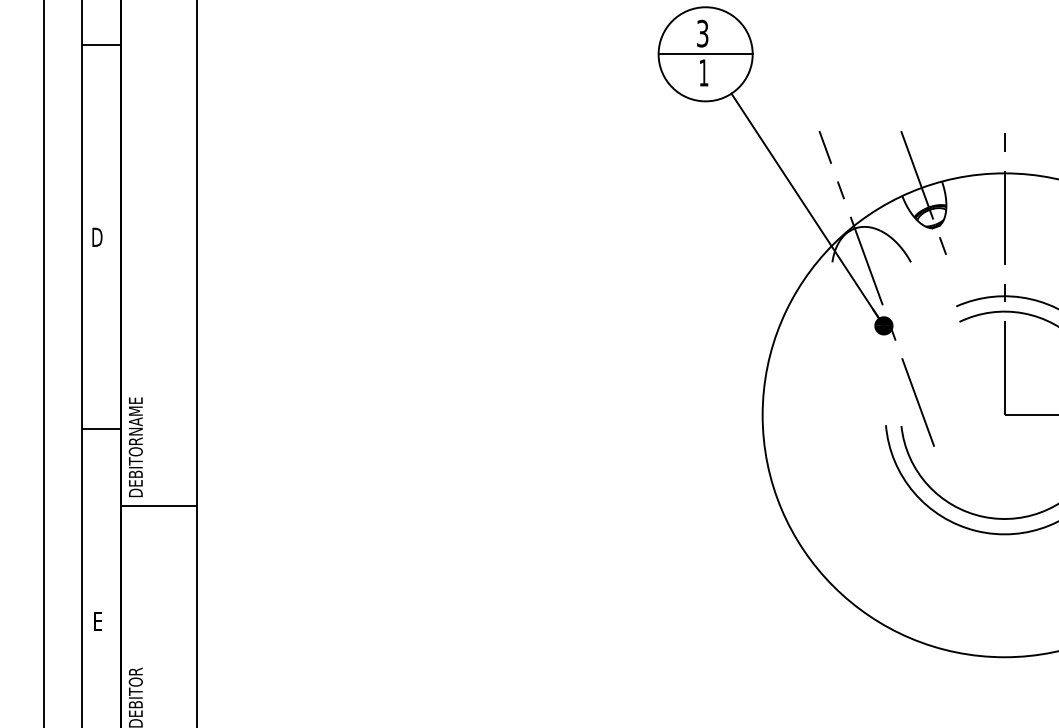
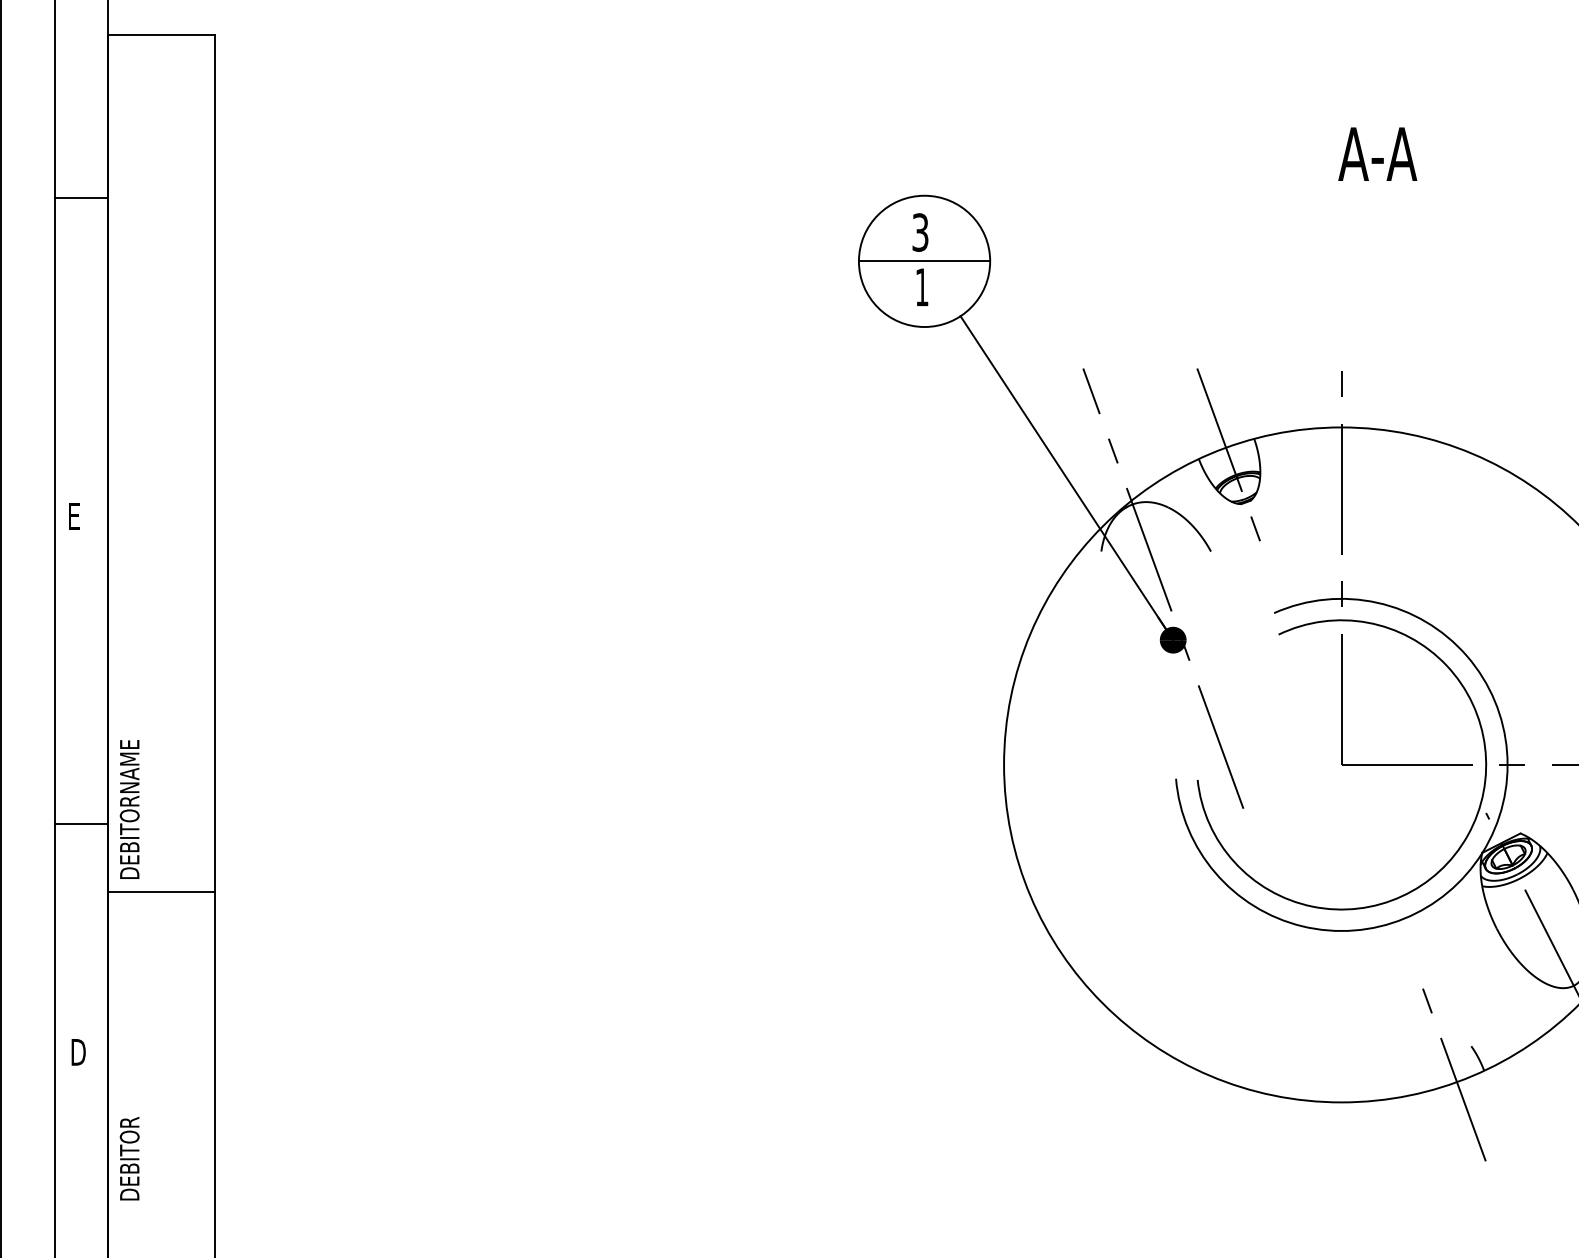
line: (101, 45) -> (81, 197), moved
text: (97, 237) -> (76, 516), D -> E
line: (101, 429) -> (81, 823), moved
text: (99, 621) -> (78, 1052), E -> D

